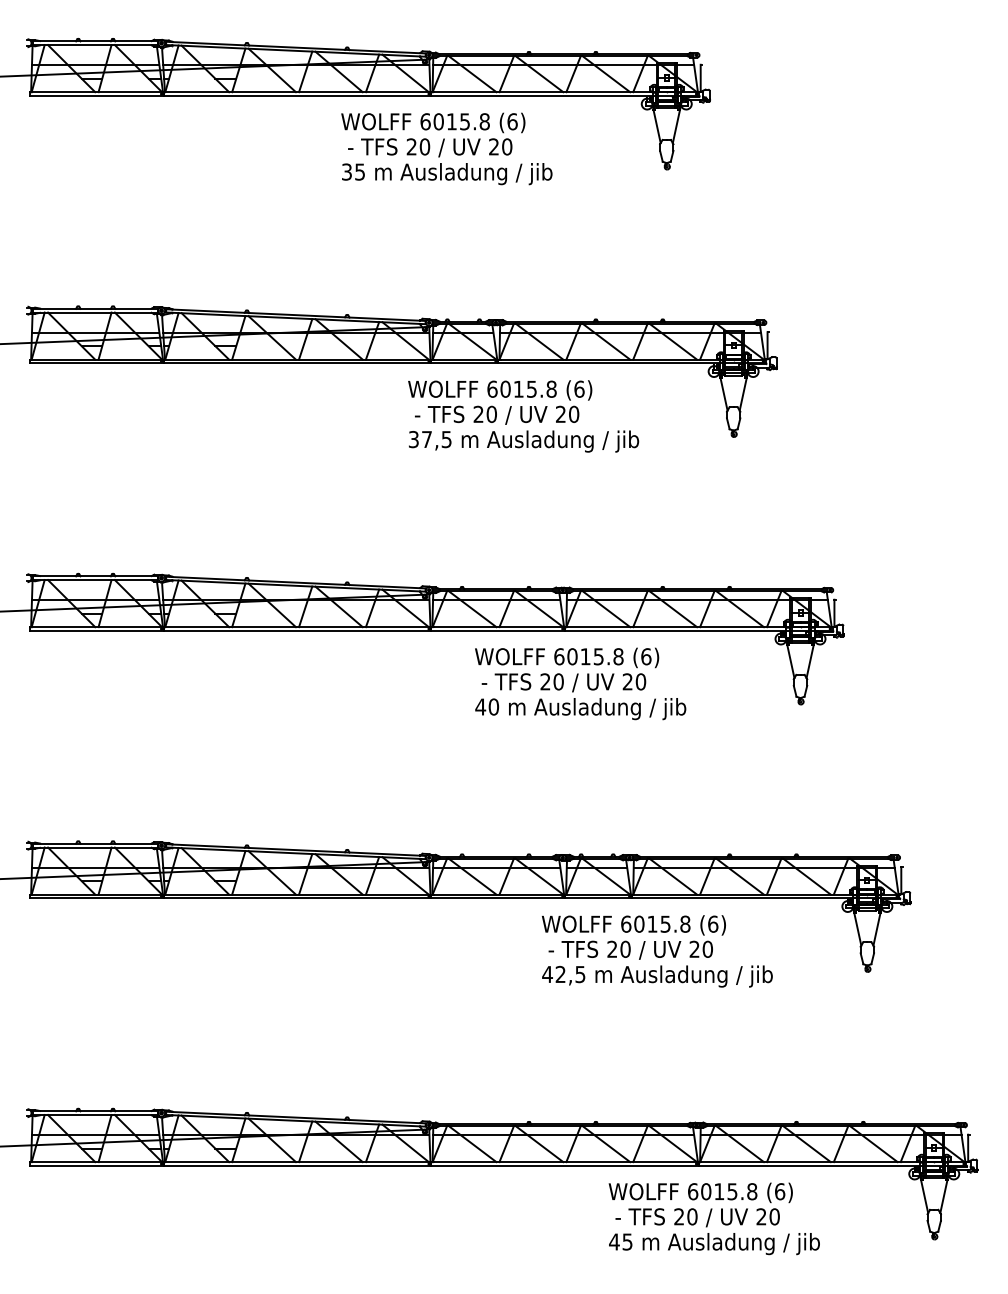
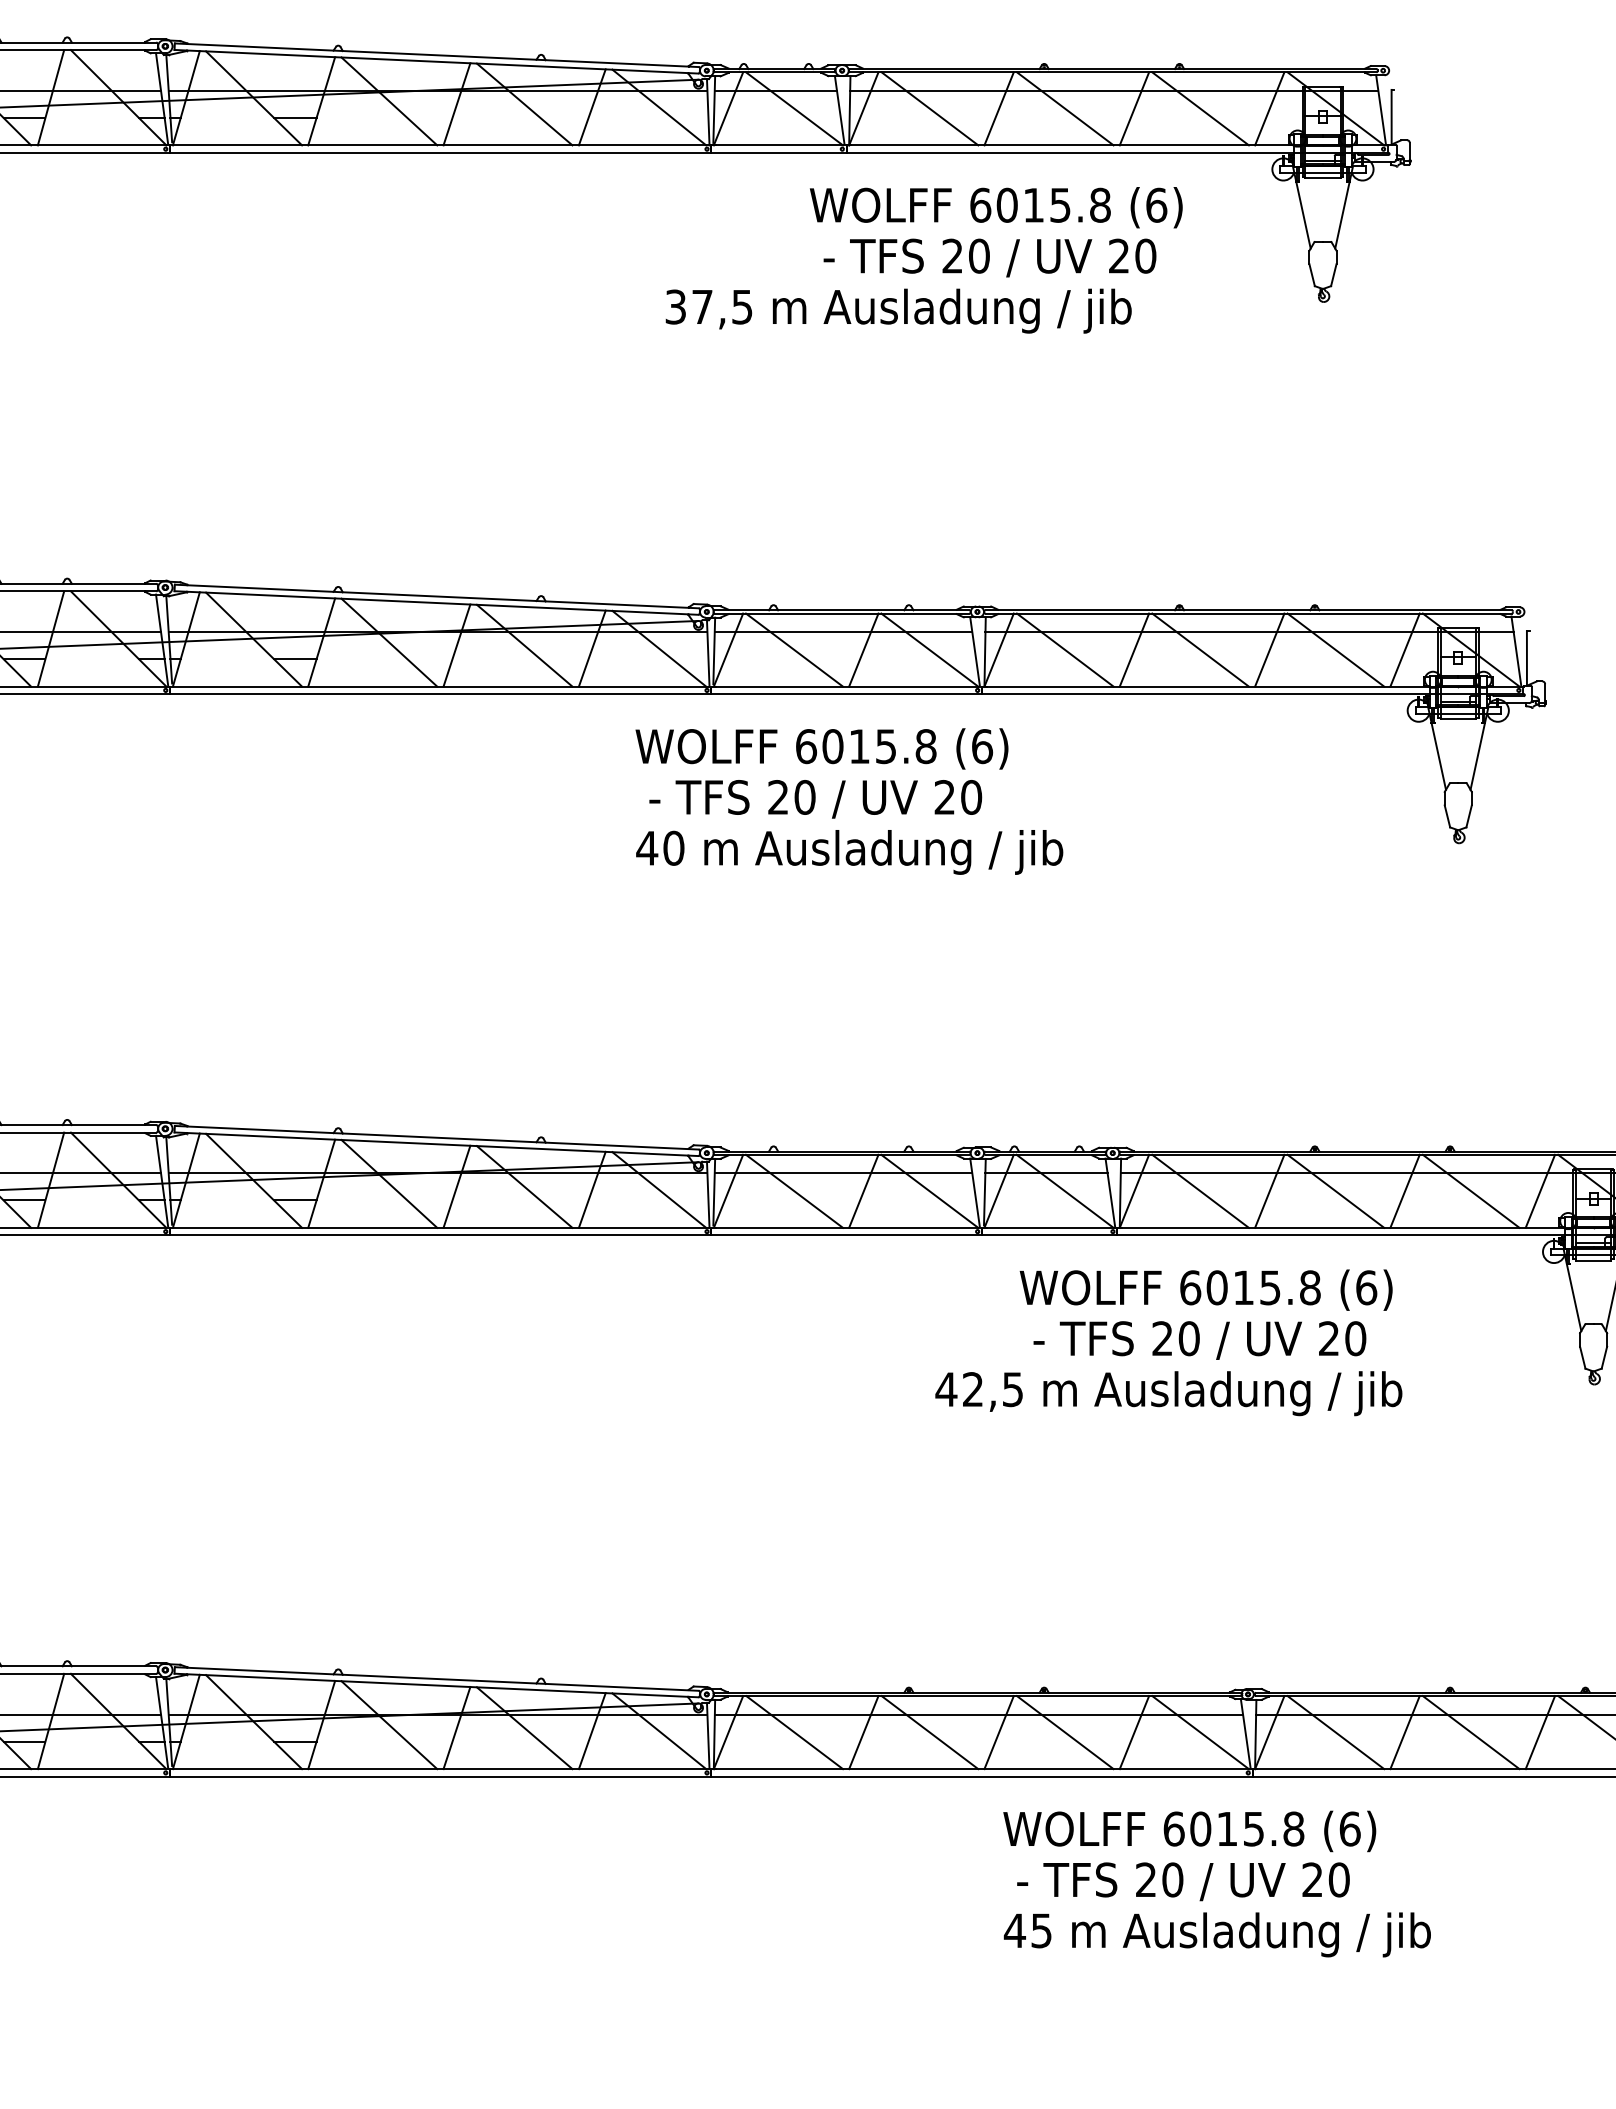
text: (500, 402) -> (996, 232), moved
text: (580, 683) -> (849, 800), moved
text: (633, 937) -> (1205, 1314), moved
text: (713, 1218) -> (1215, 1883), moved

